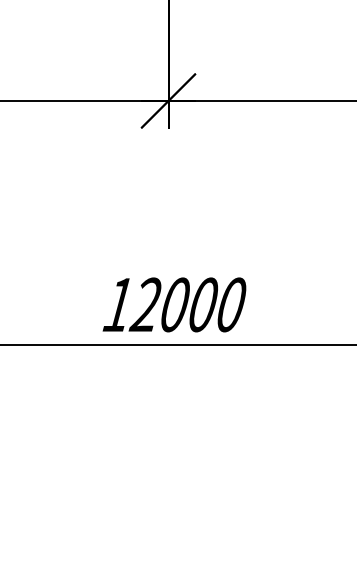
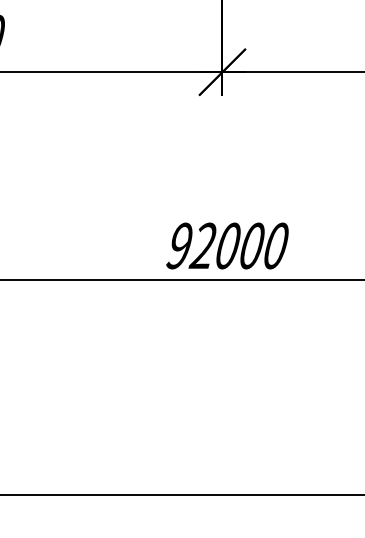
text: (118, 304) -> (179, 245), 12000 -> 92000

